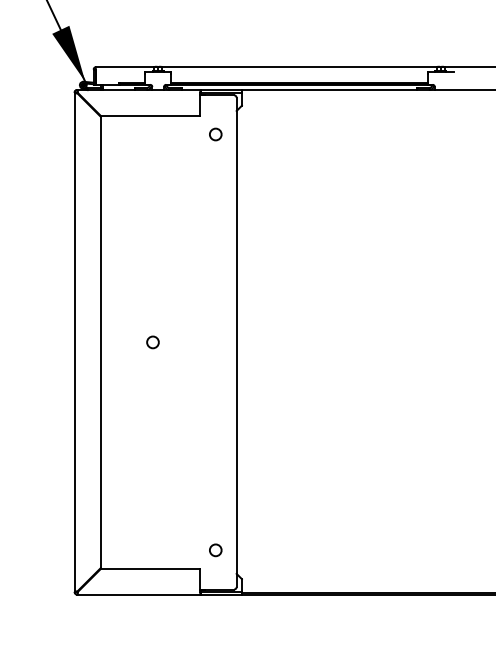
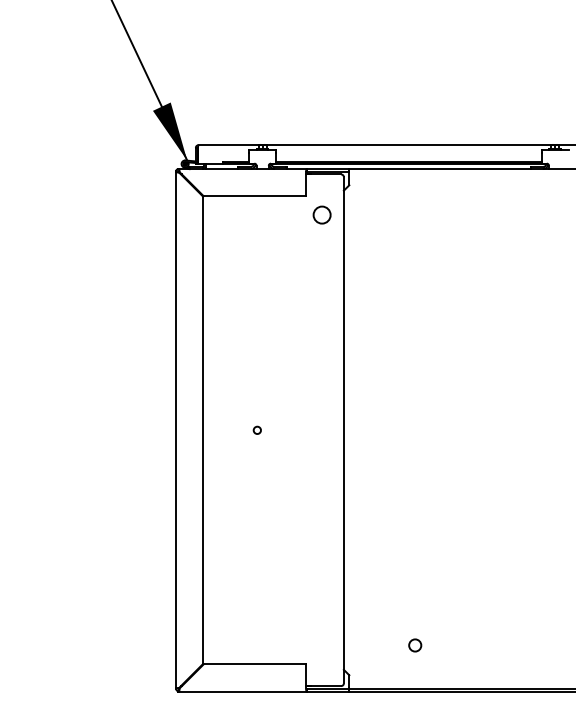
circle: (216, 133) -> (322, 214), size x1.4
circle: (153, 342) -> (257, 430), size x0.6
circle: (216, 550) -> (415, 645), moved

